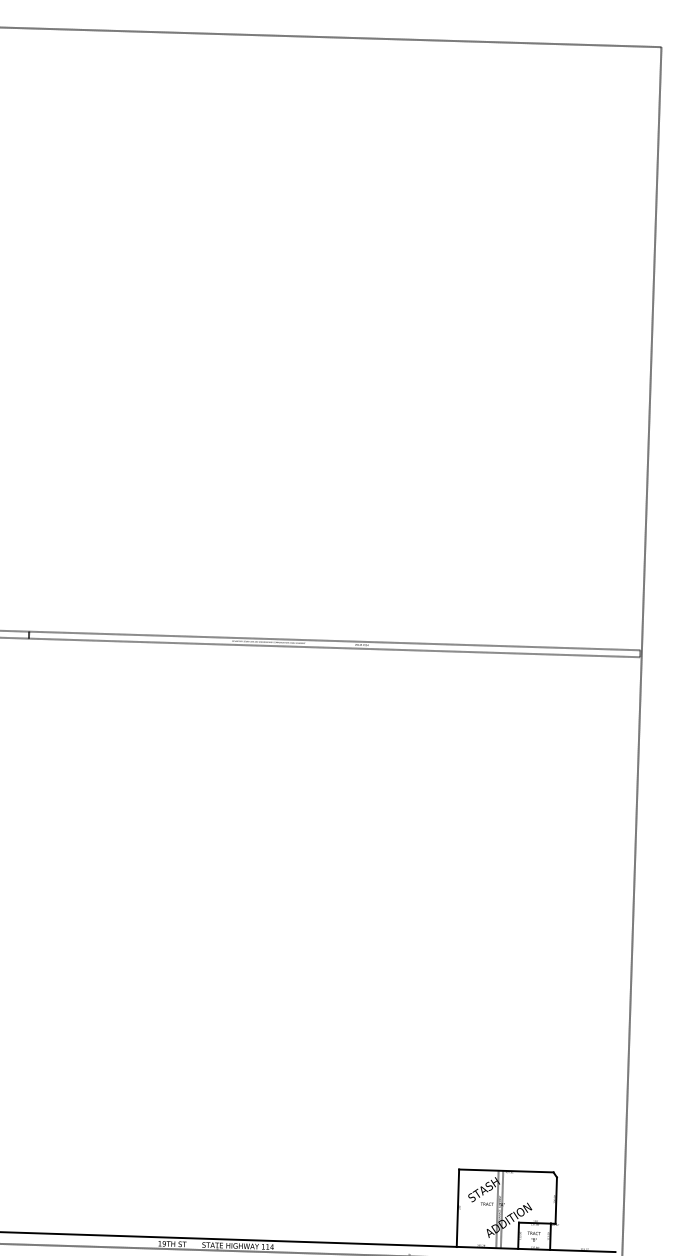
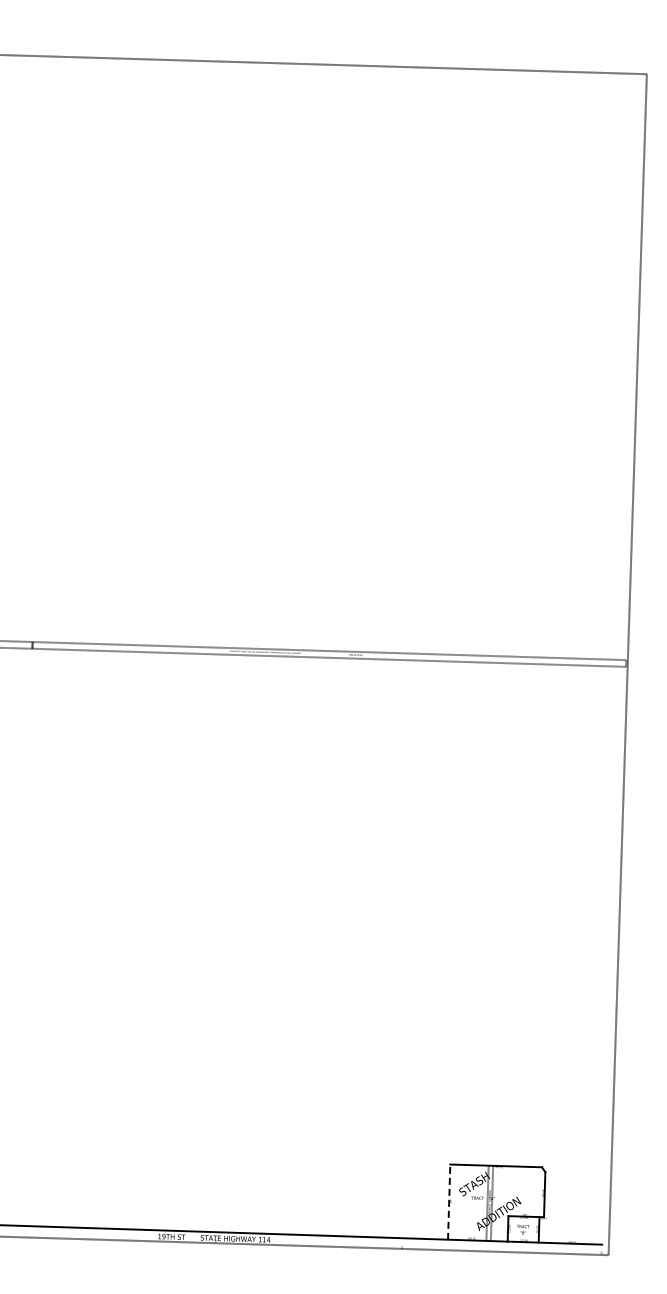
line: (458, 1208) -> (449, 1202), solid -> dashed

